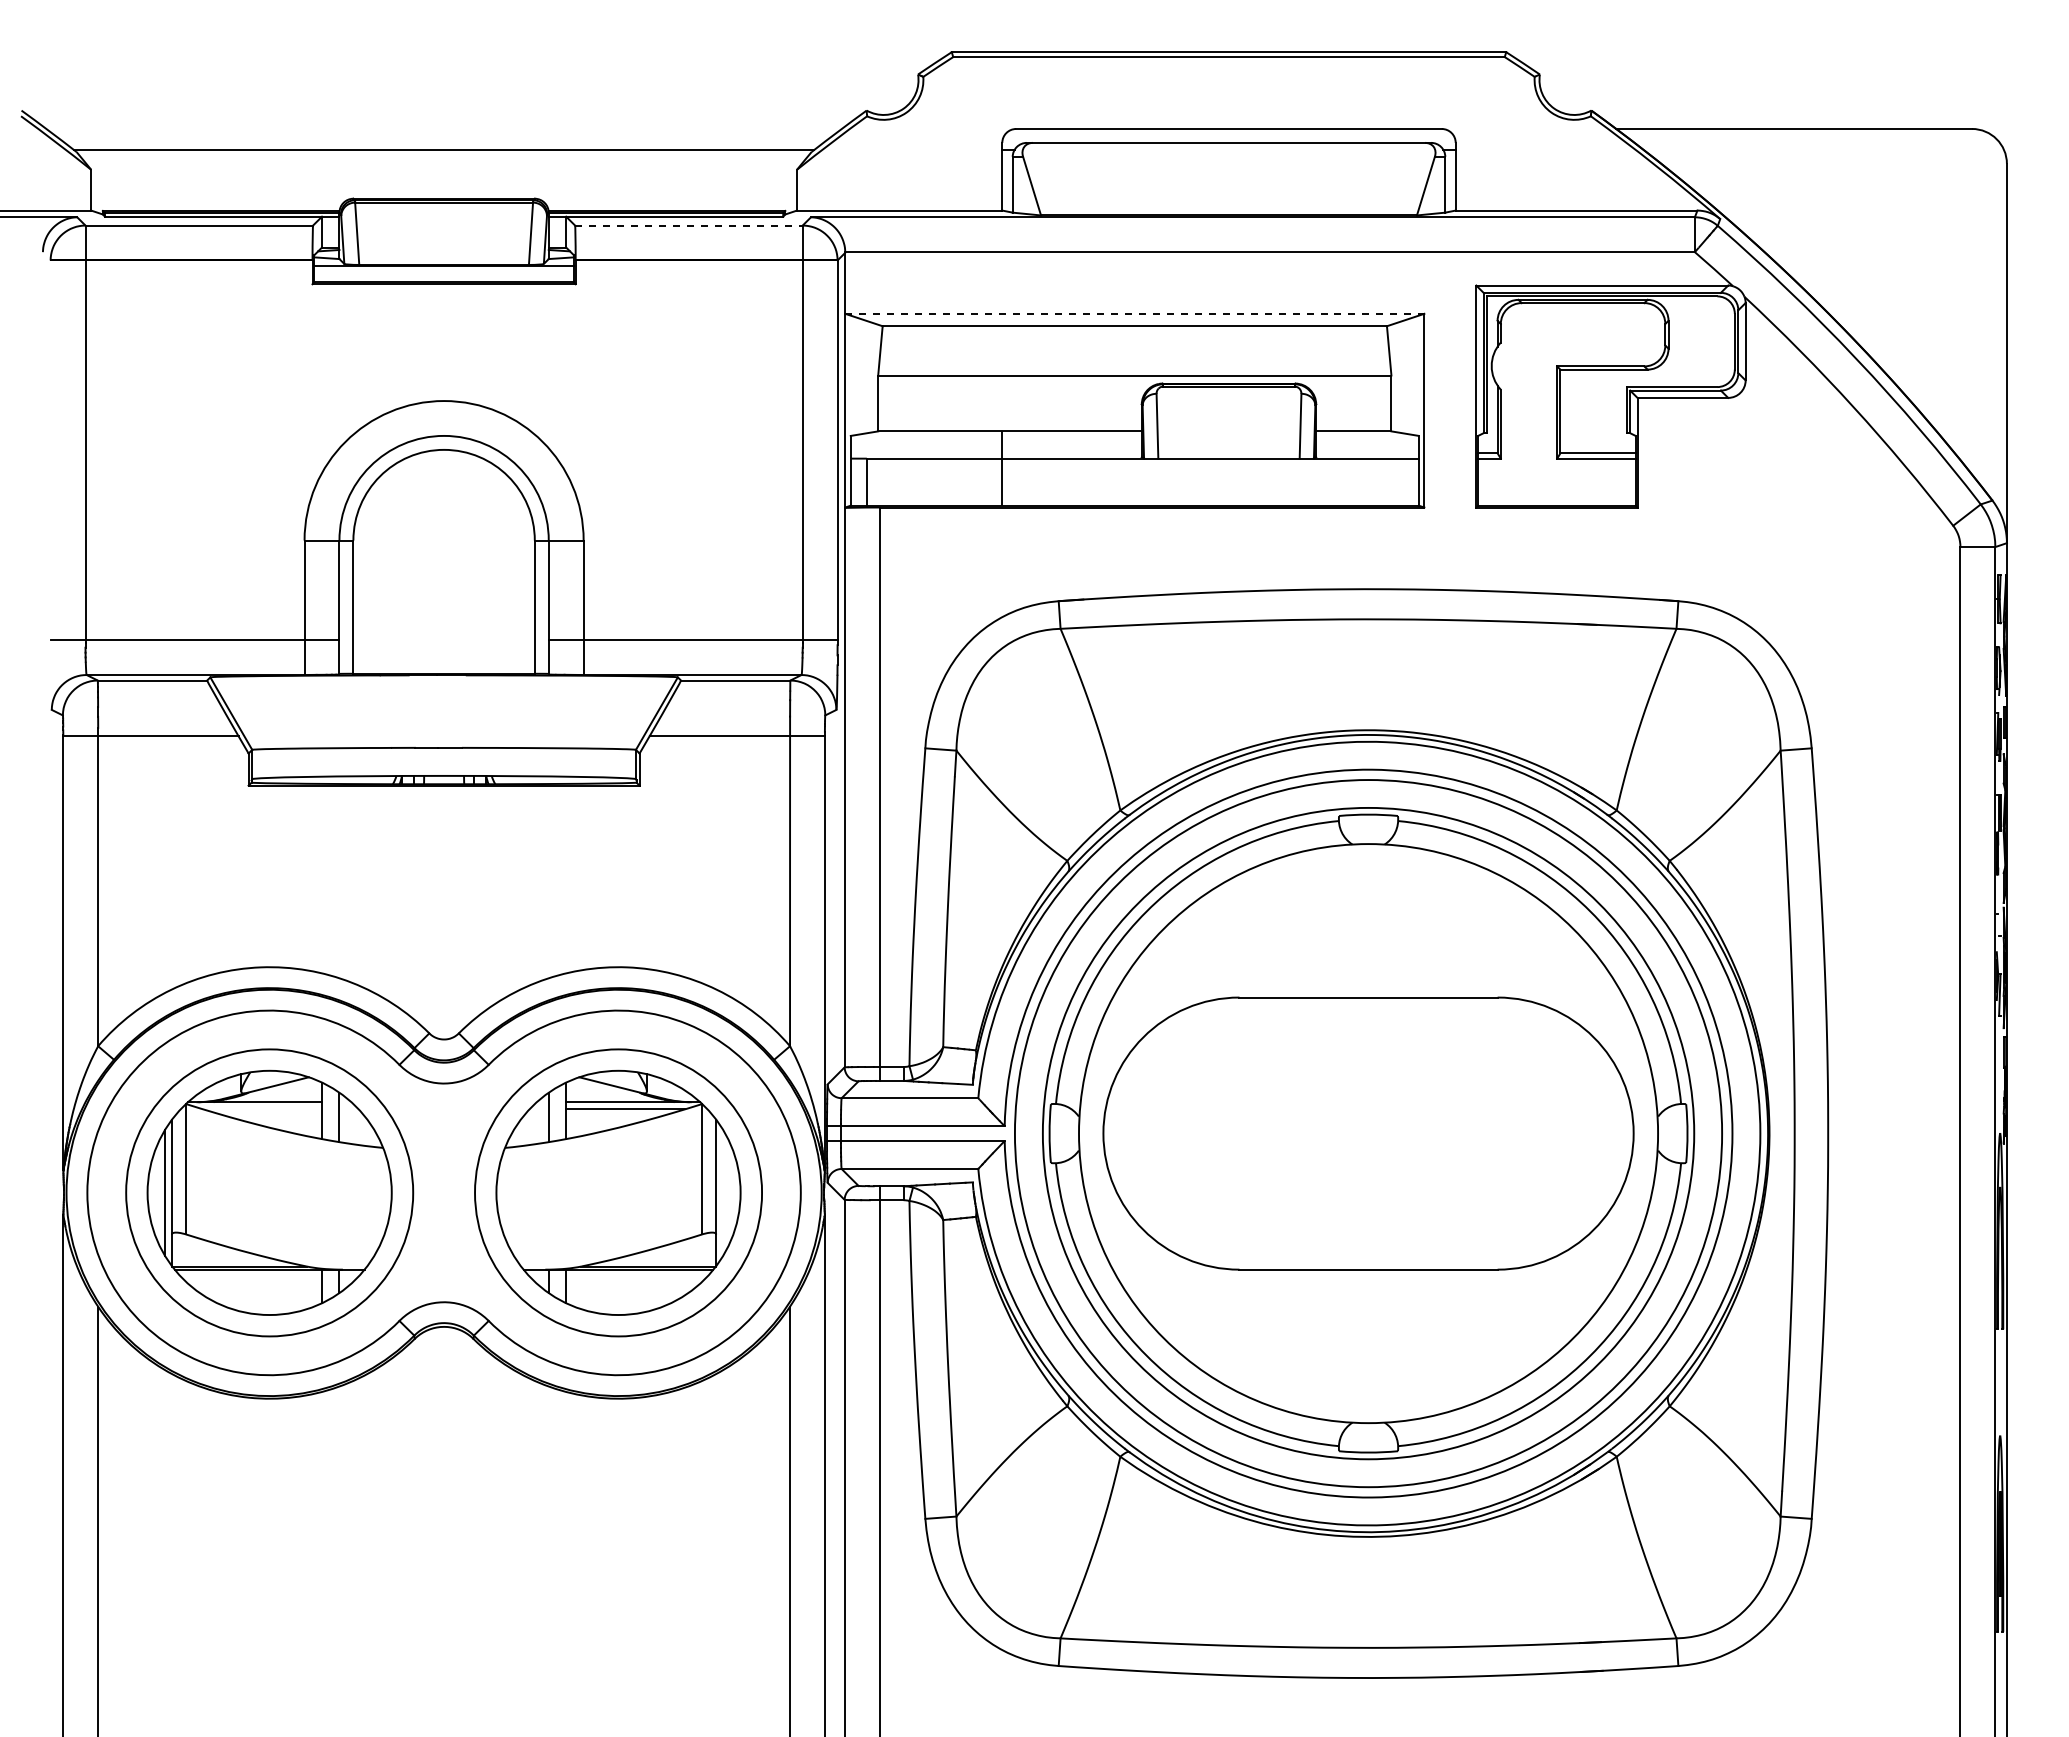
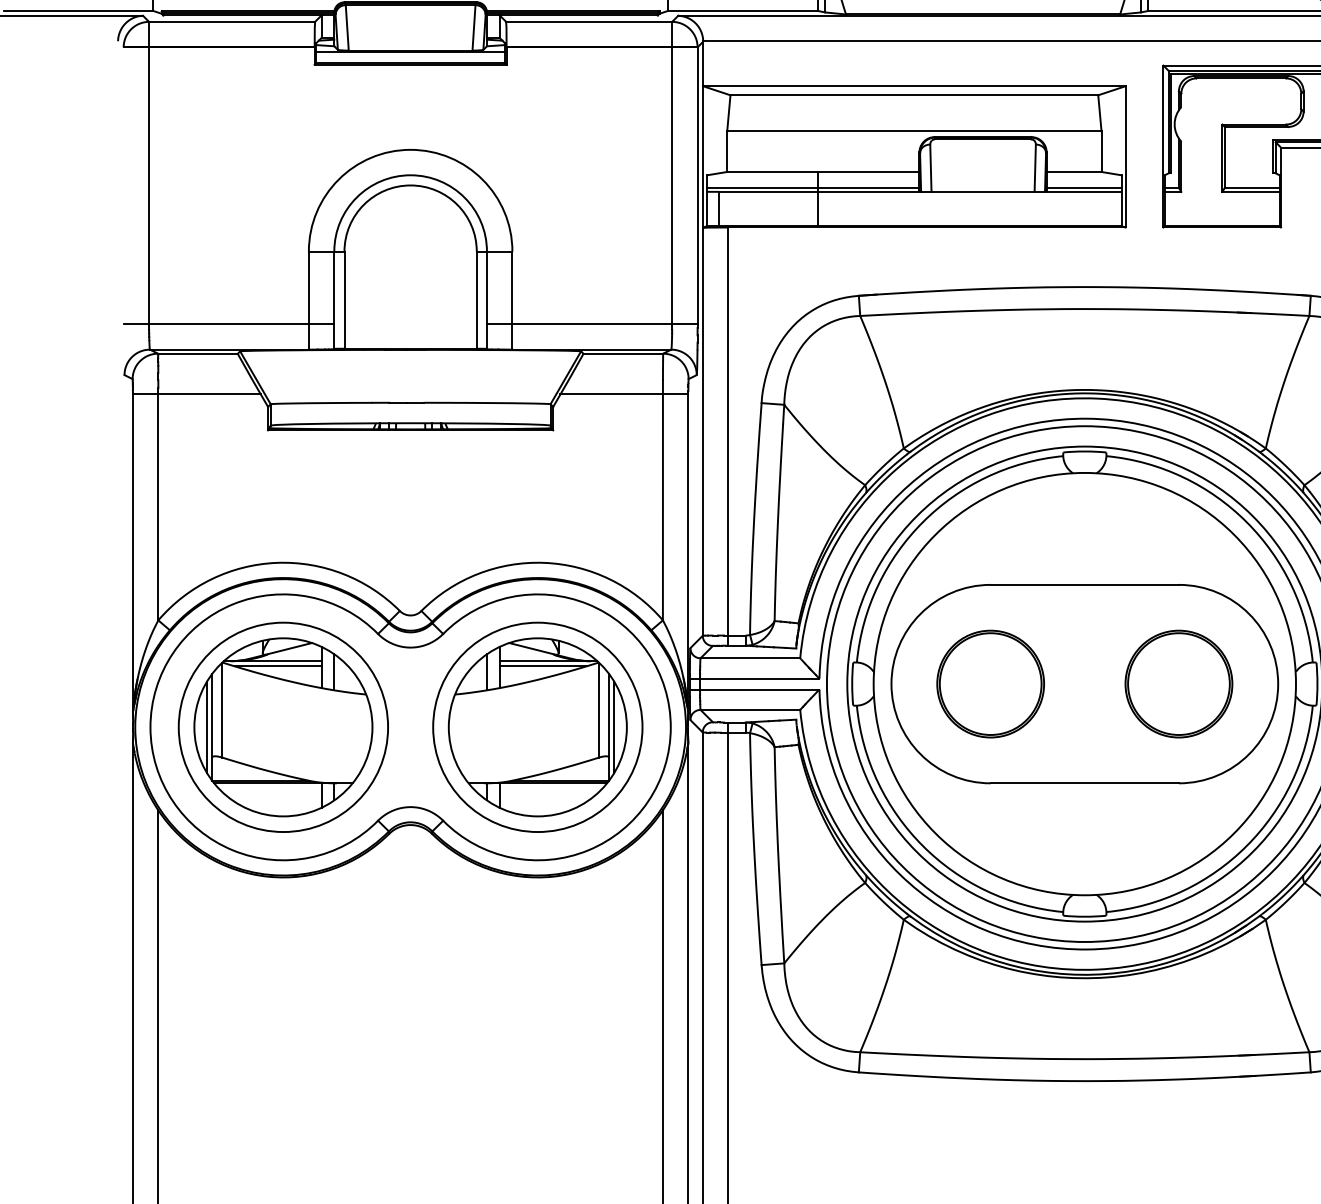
line: (688, 225) -> (588, 21), dashed -> solid
line: (1134, 313) -> (914, 86), dashed -> solid
line: (995, 453) -> (812, 188), added
line: (1367, 453) -> (1084, 188), added
line: (262, 1109) -> (278, 666), added
part: (1239, 1133) -> (990, 684), added
part: (1497, 1133) -> (1178, 684), added
line: (723, 1192) -> (614, 727), added

